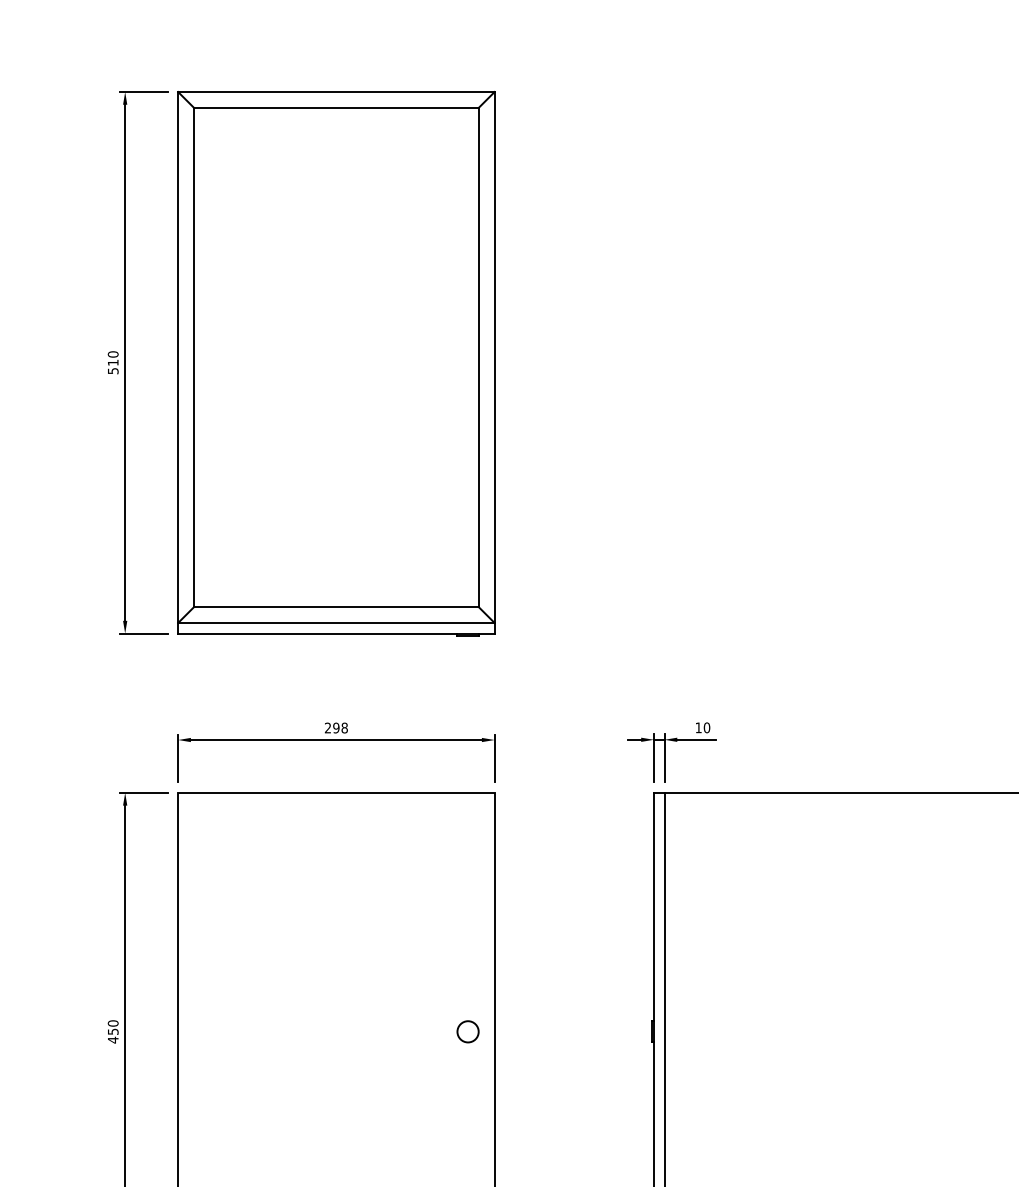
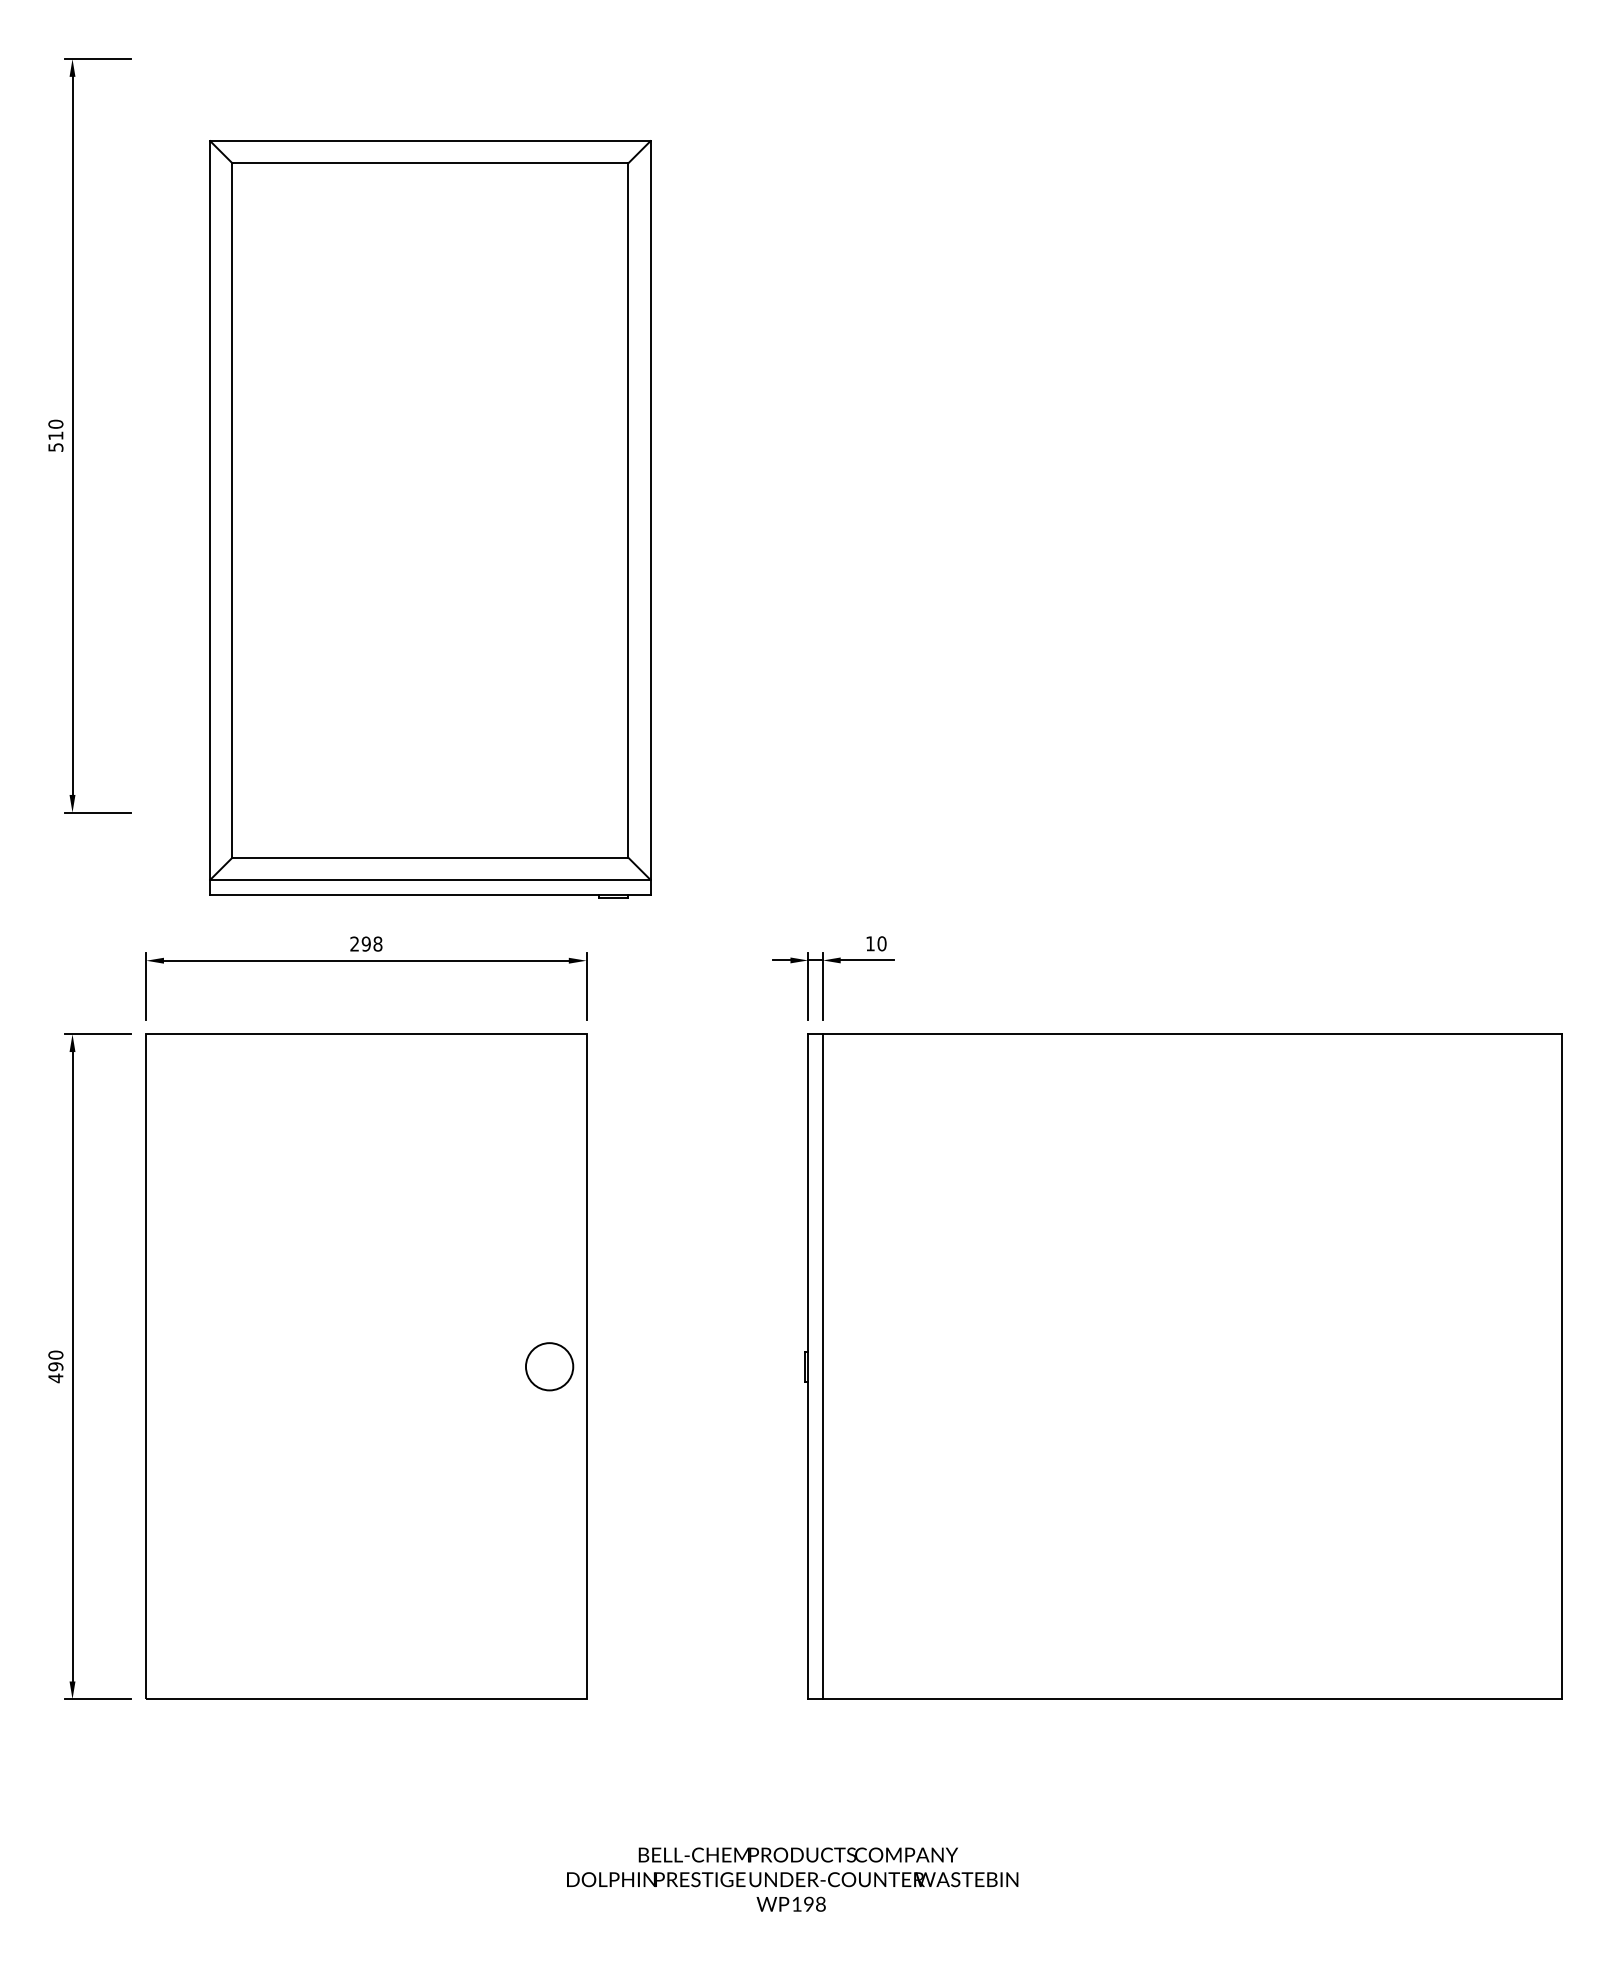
part: (336, 363) -> (430, 519), moved
text: (112, 1031) -> (55, 1366), 450 -> 490
circle: (468, 1031) -> (549, 1366), size x1.6

